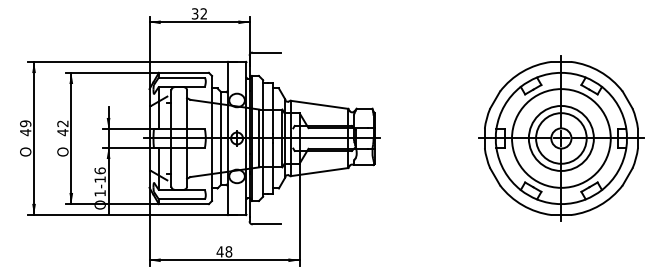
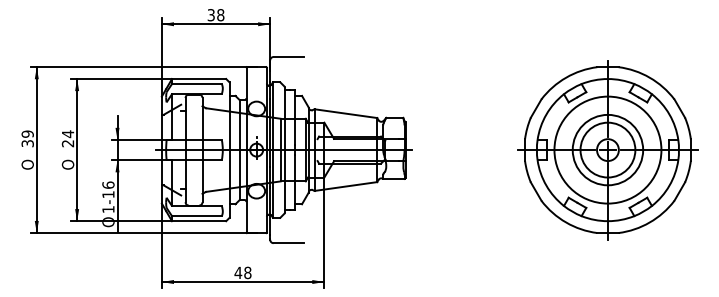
text: (203, 13) -> (220, 14), 32 -> 38
text: (62, 128) -> (67, 139), 42 -> 24
text: (25, 132) -> (27, 143), 49 -> 39

